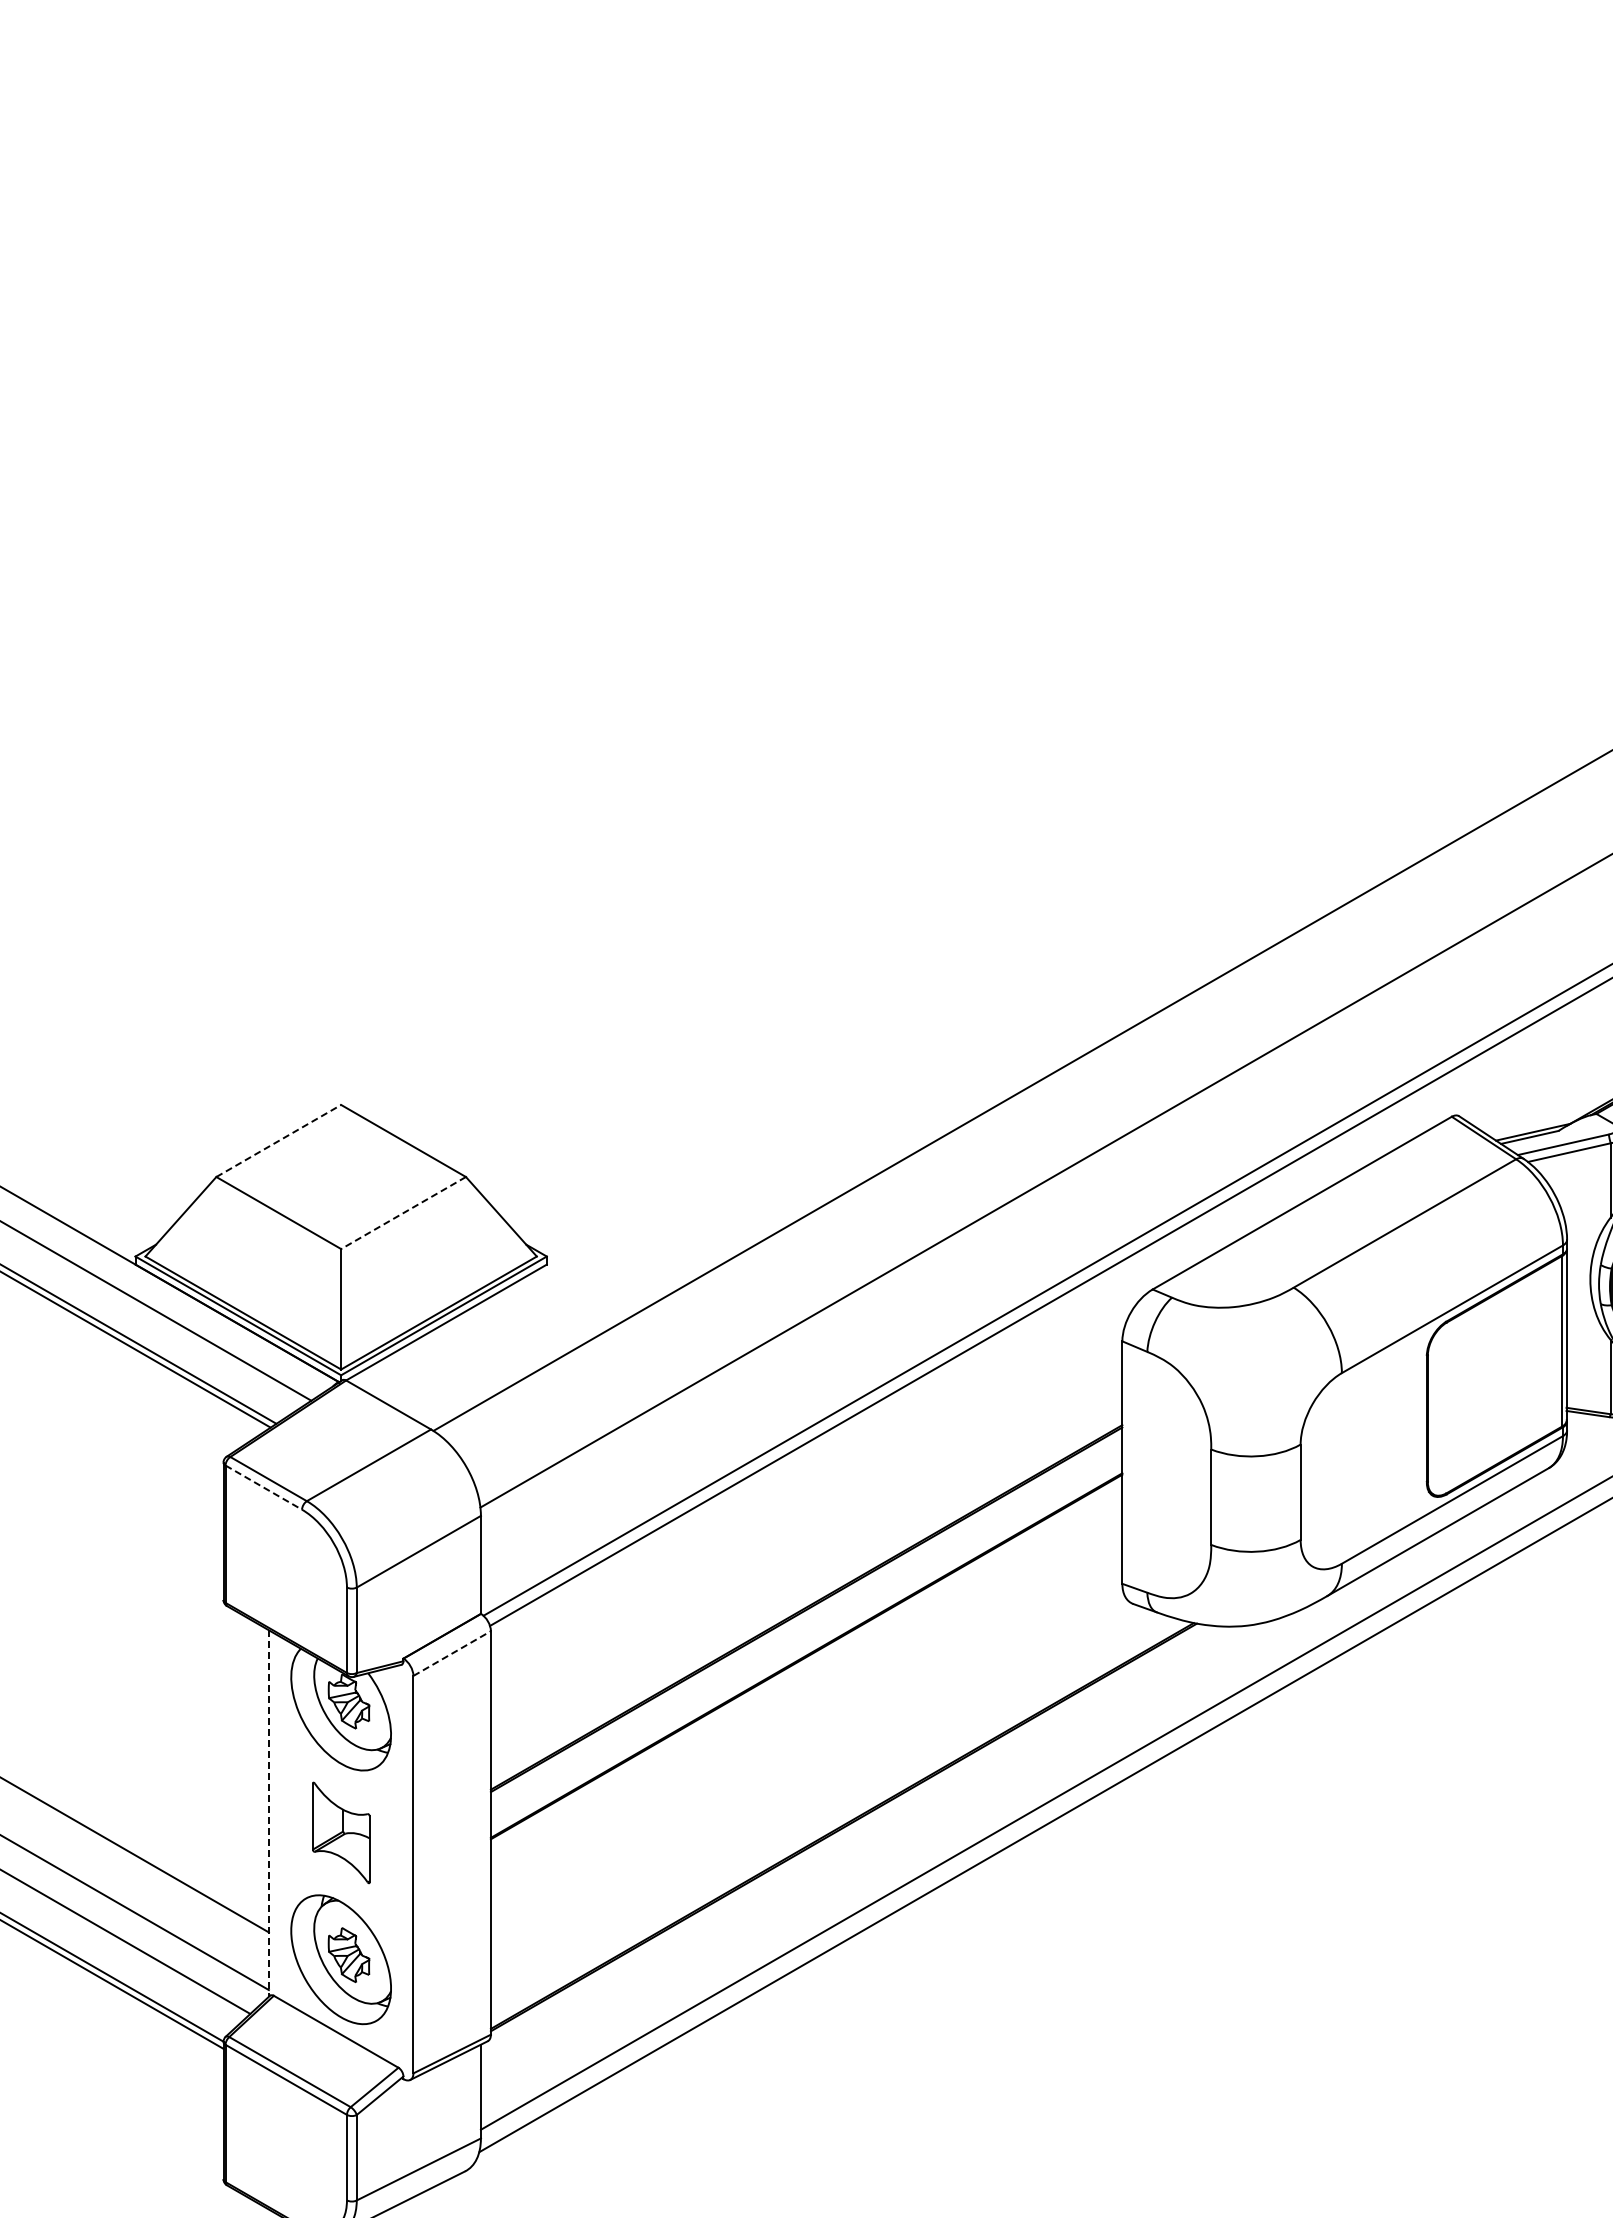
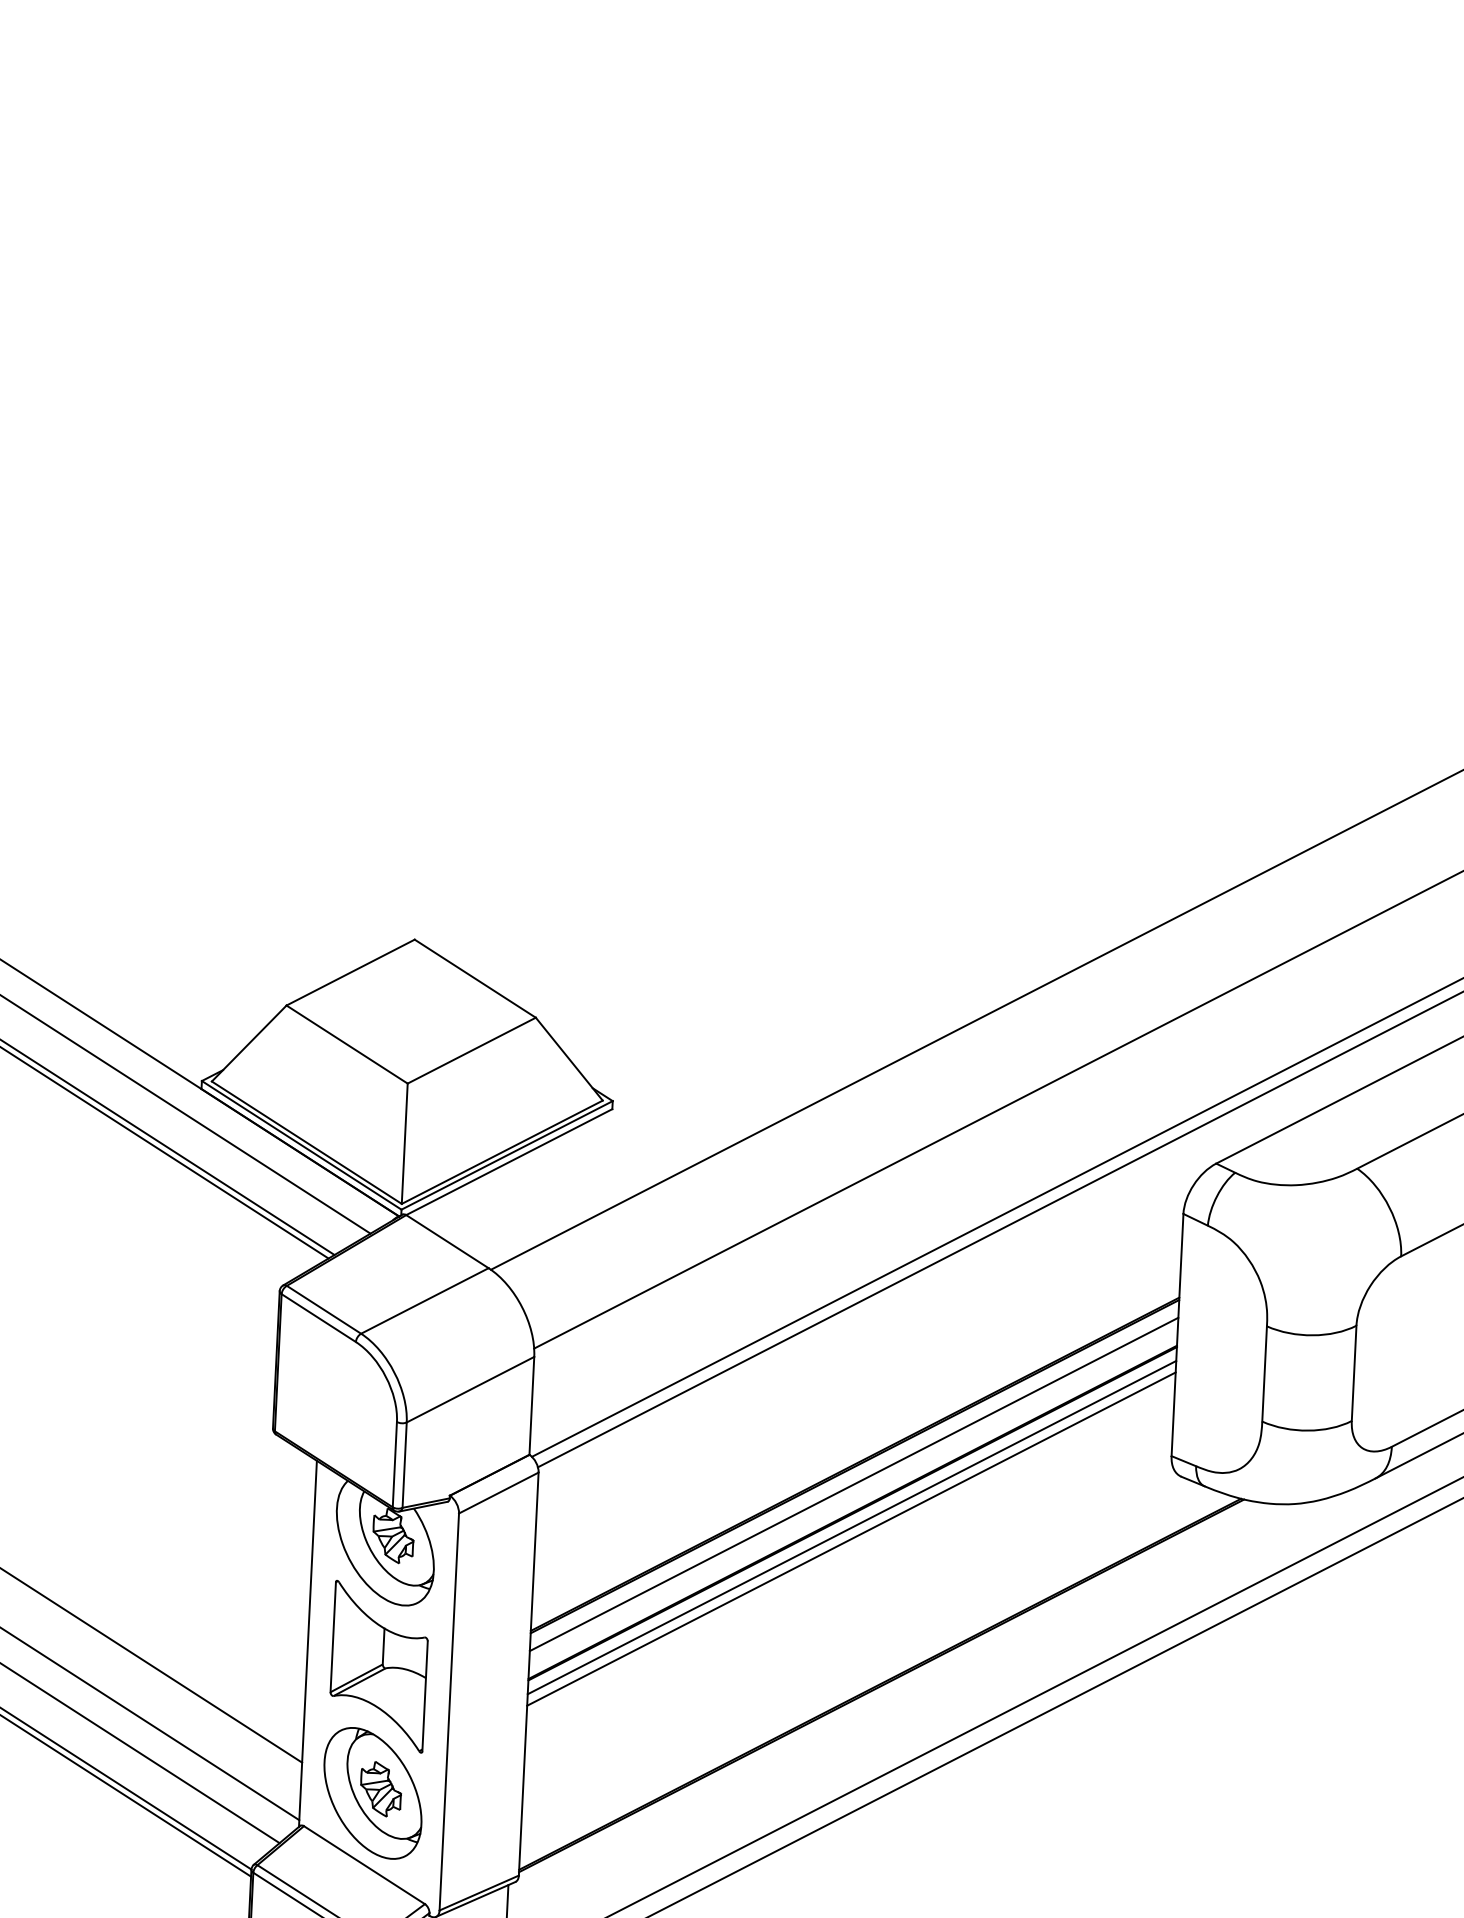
line: (279, 1140) -> (351, 972), dashed -> solid
line: (403, 1213) -> (471, 1051), dashed -> solid
line: (264, 1487) -> (319, 1318), dashed -> solid
line: (806, 1627) -> (853, 1484), added
line: (452, 1653) -> (499, 1492), dashed -> solid
line: (806, 1670) -> (851, 1527), added
line: (806, 1682) -> (851, 1539), added
line: (268, 1814) -> (307, 1644), dashed -> solid
part: (341, 1832) -> (379, 1666), size x1.67

